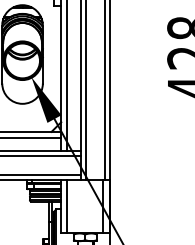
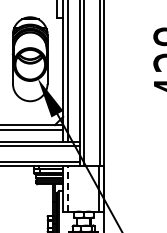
line: (67, 206) -> (68, 188), solid -> dashed

